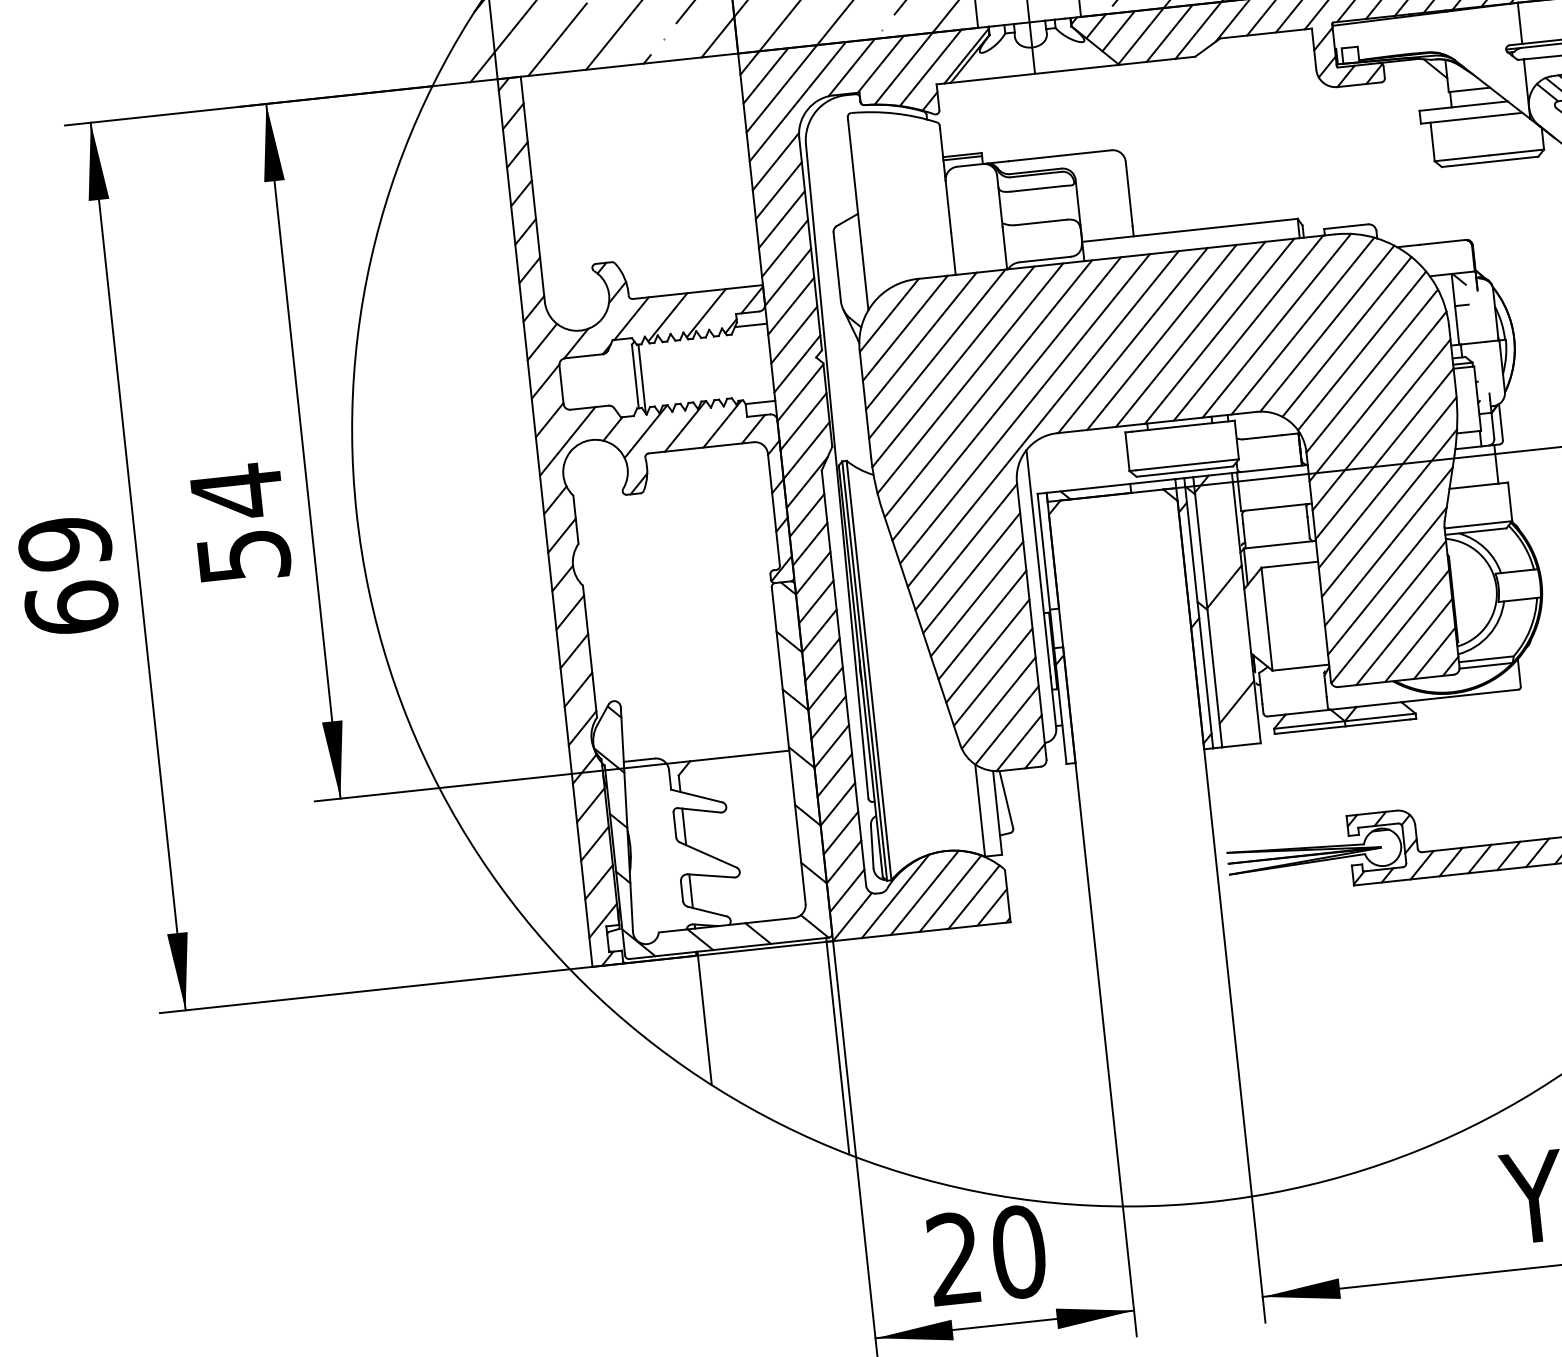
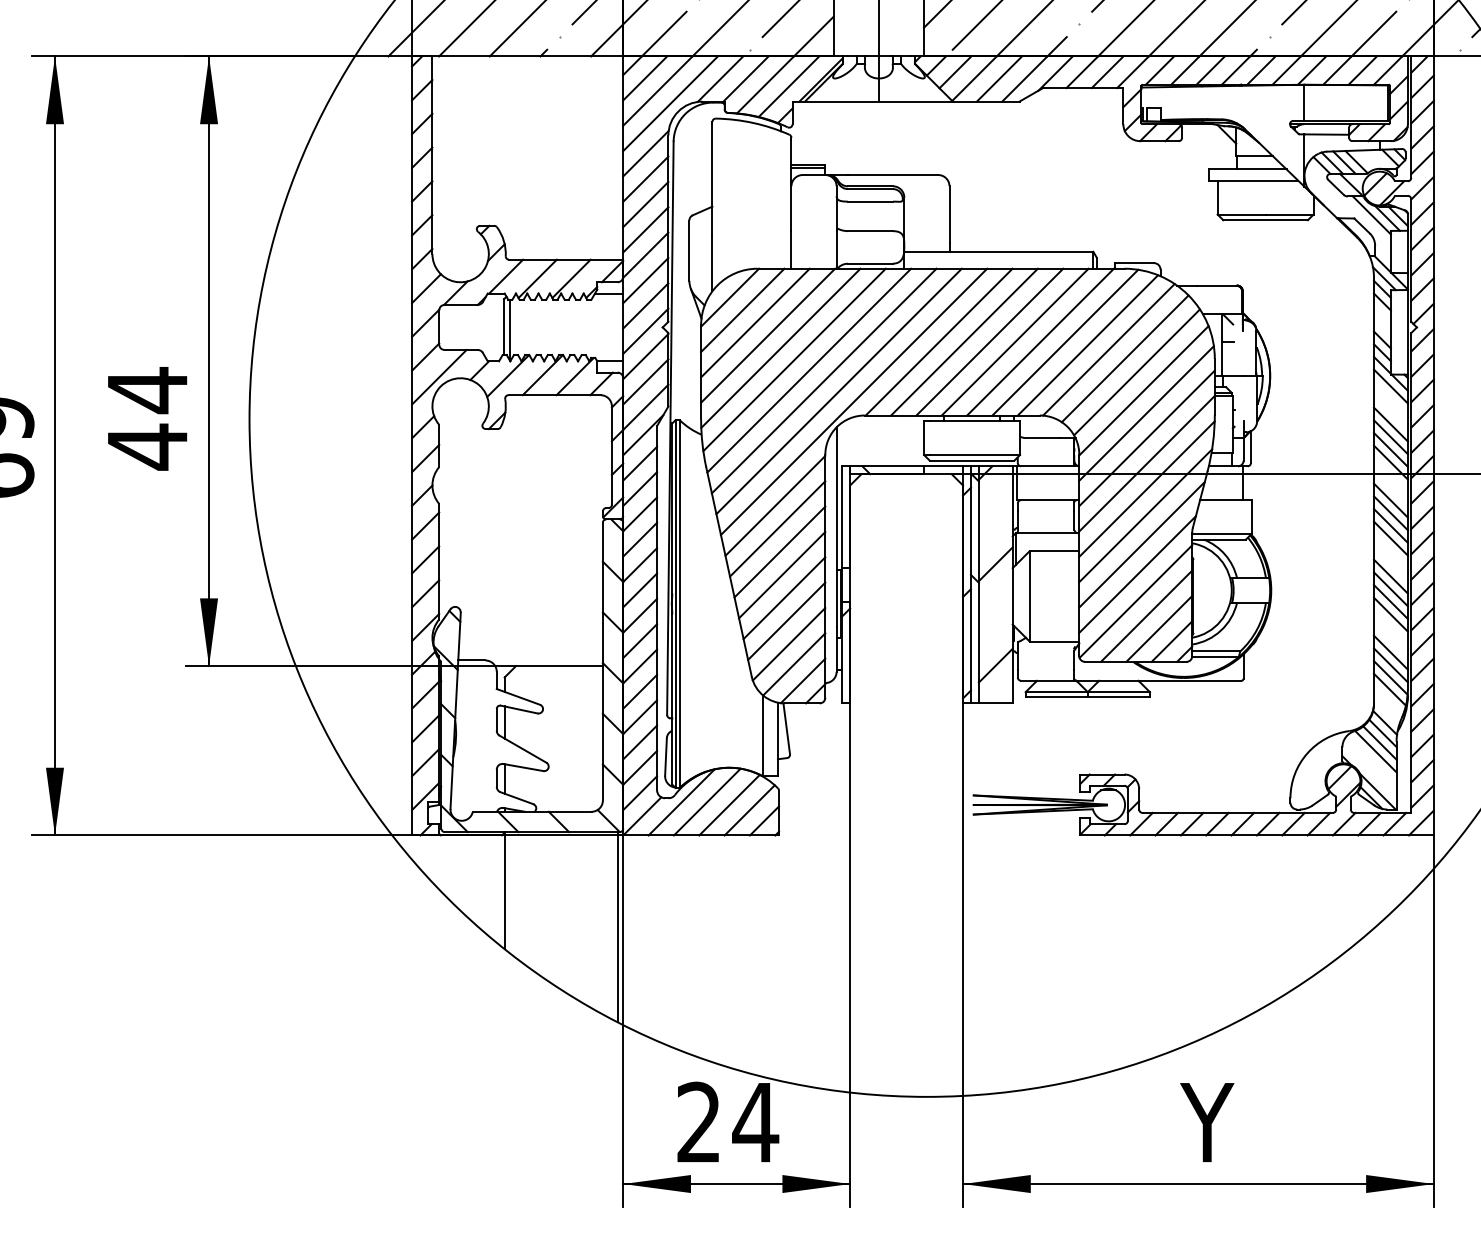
text: (244, 555) -> (148, 446), 54 -> 44
text: (1018, 1252) -> (755, 1122), 20 -> 24

